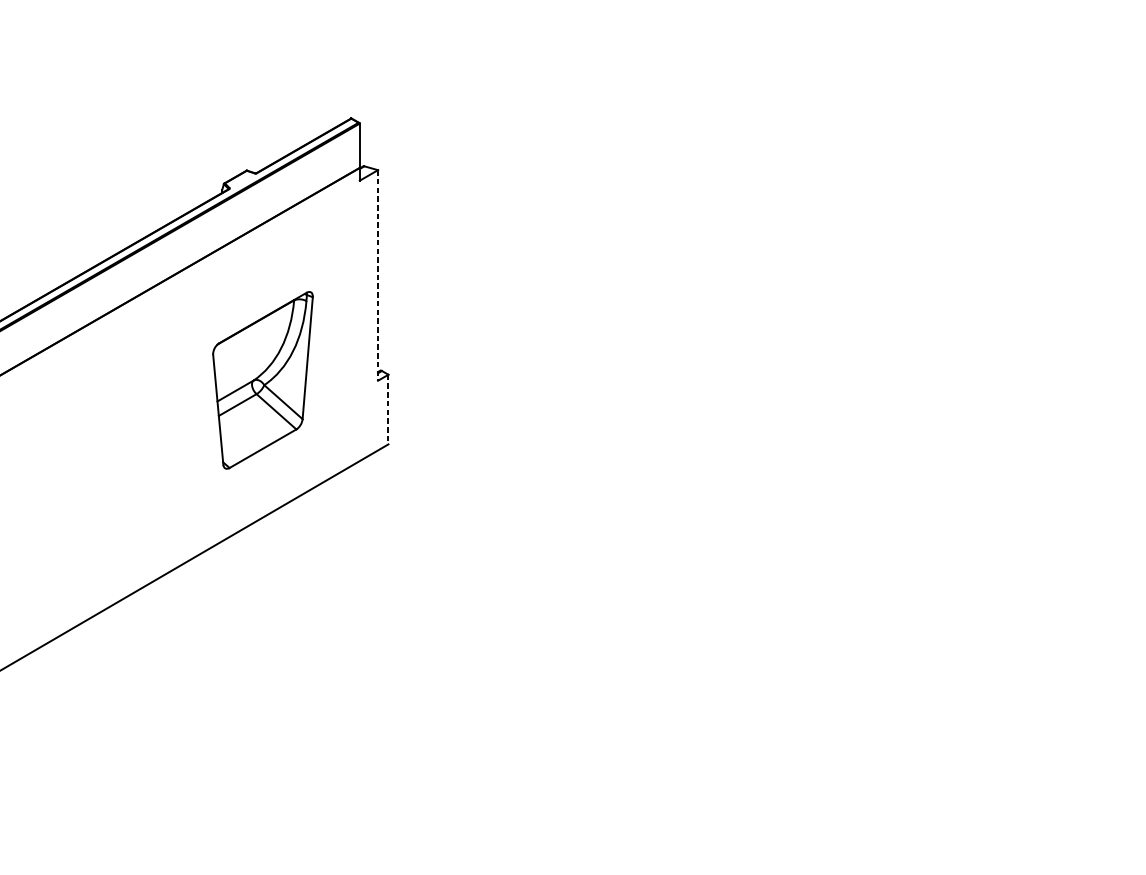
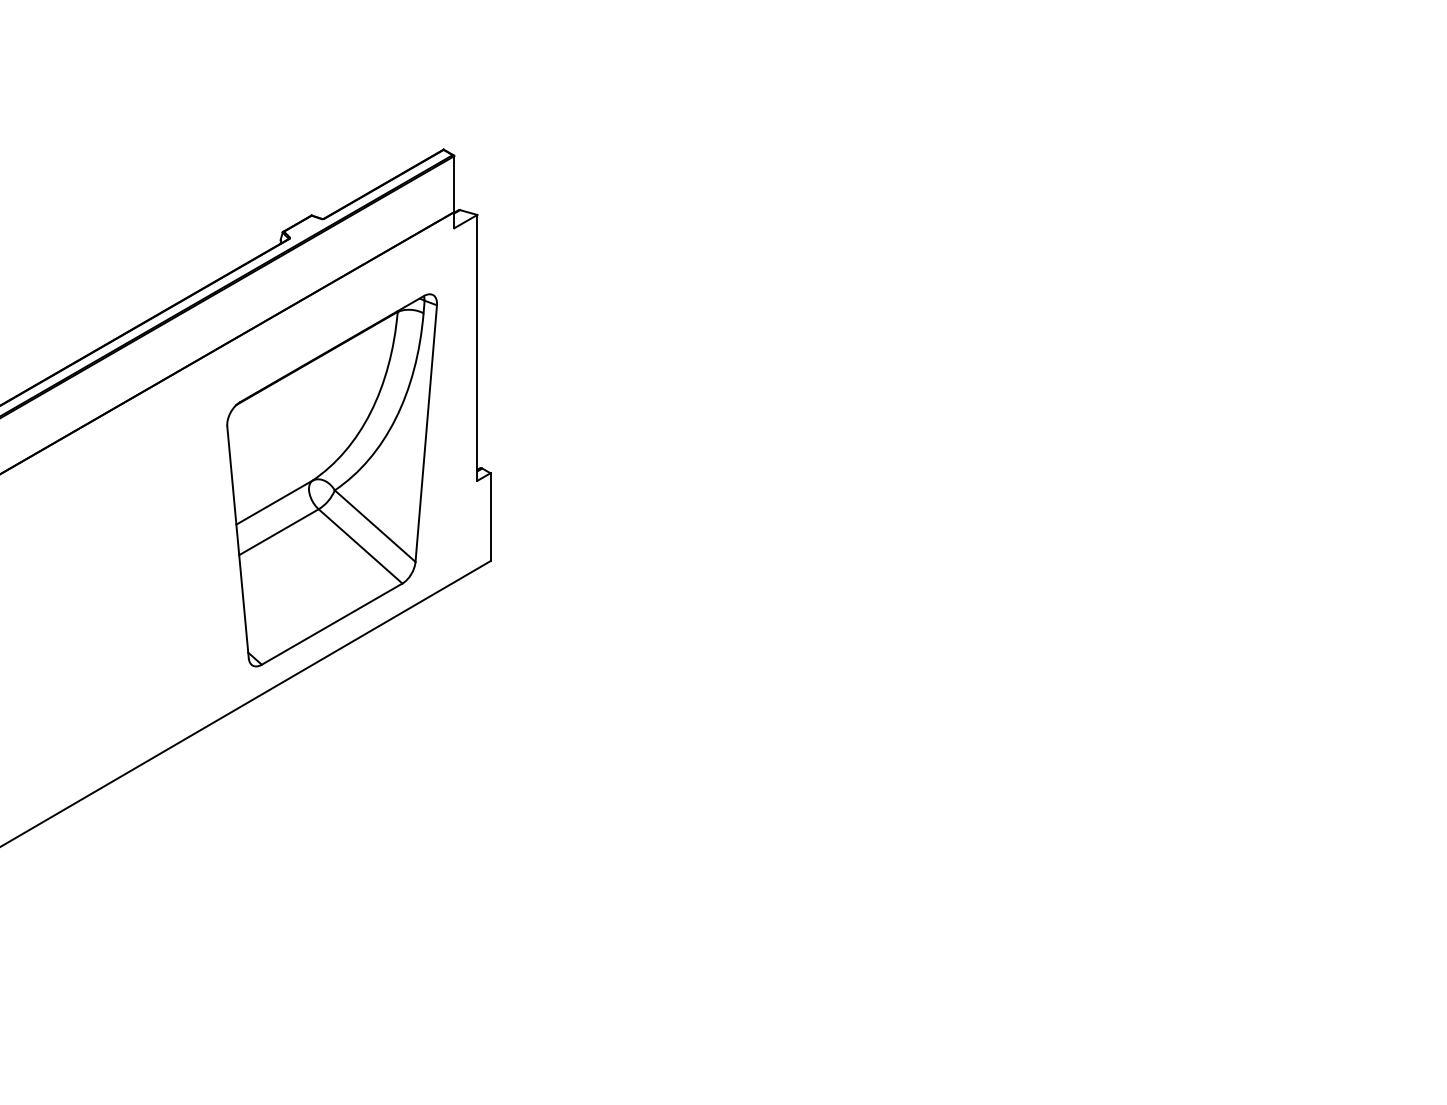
line: (378, 275) -> (477, 347), dashed -> solid
part: (262, 380) -> (331, 480), size x1.67
line: (388, 409) -> (490, 517), dashed -> solid

